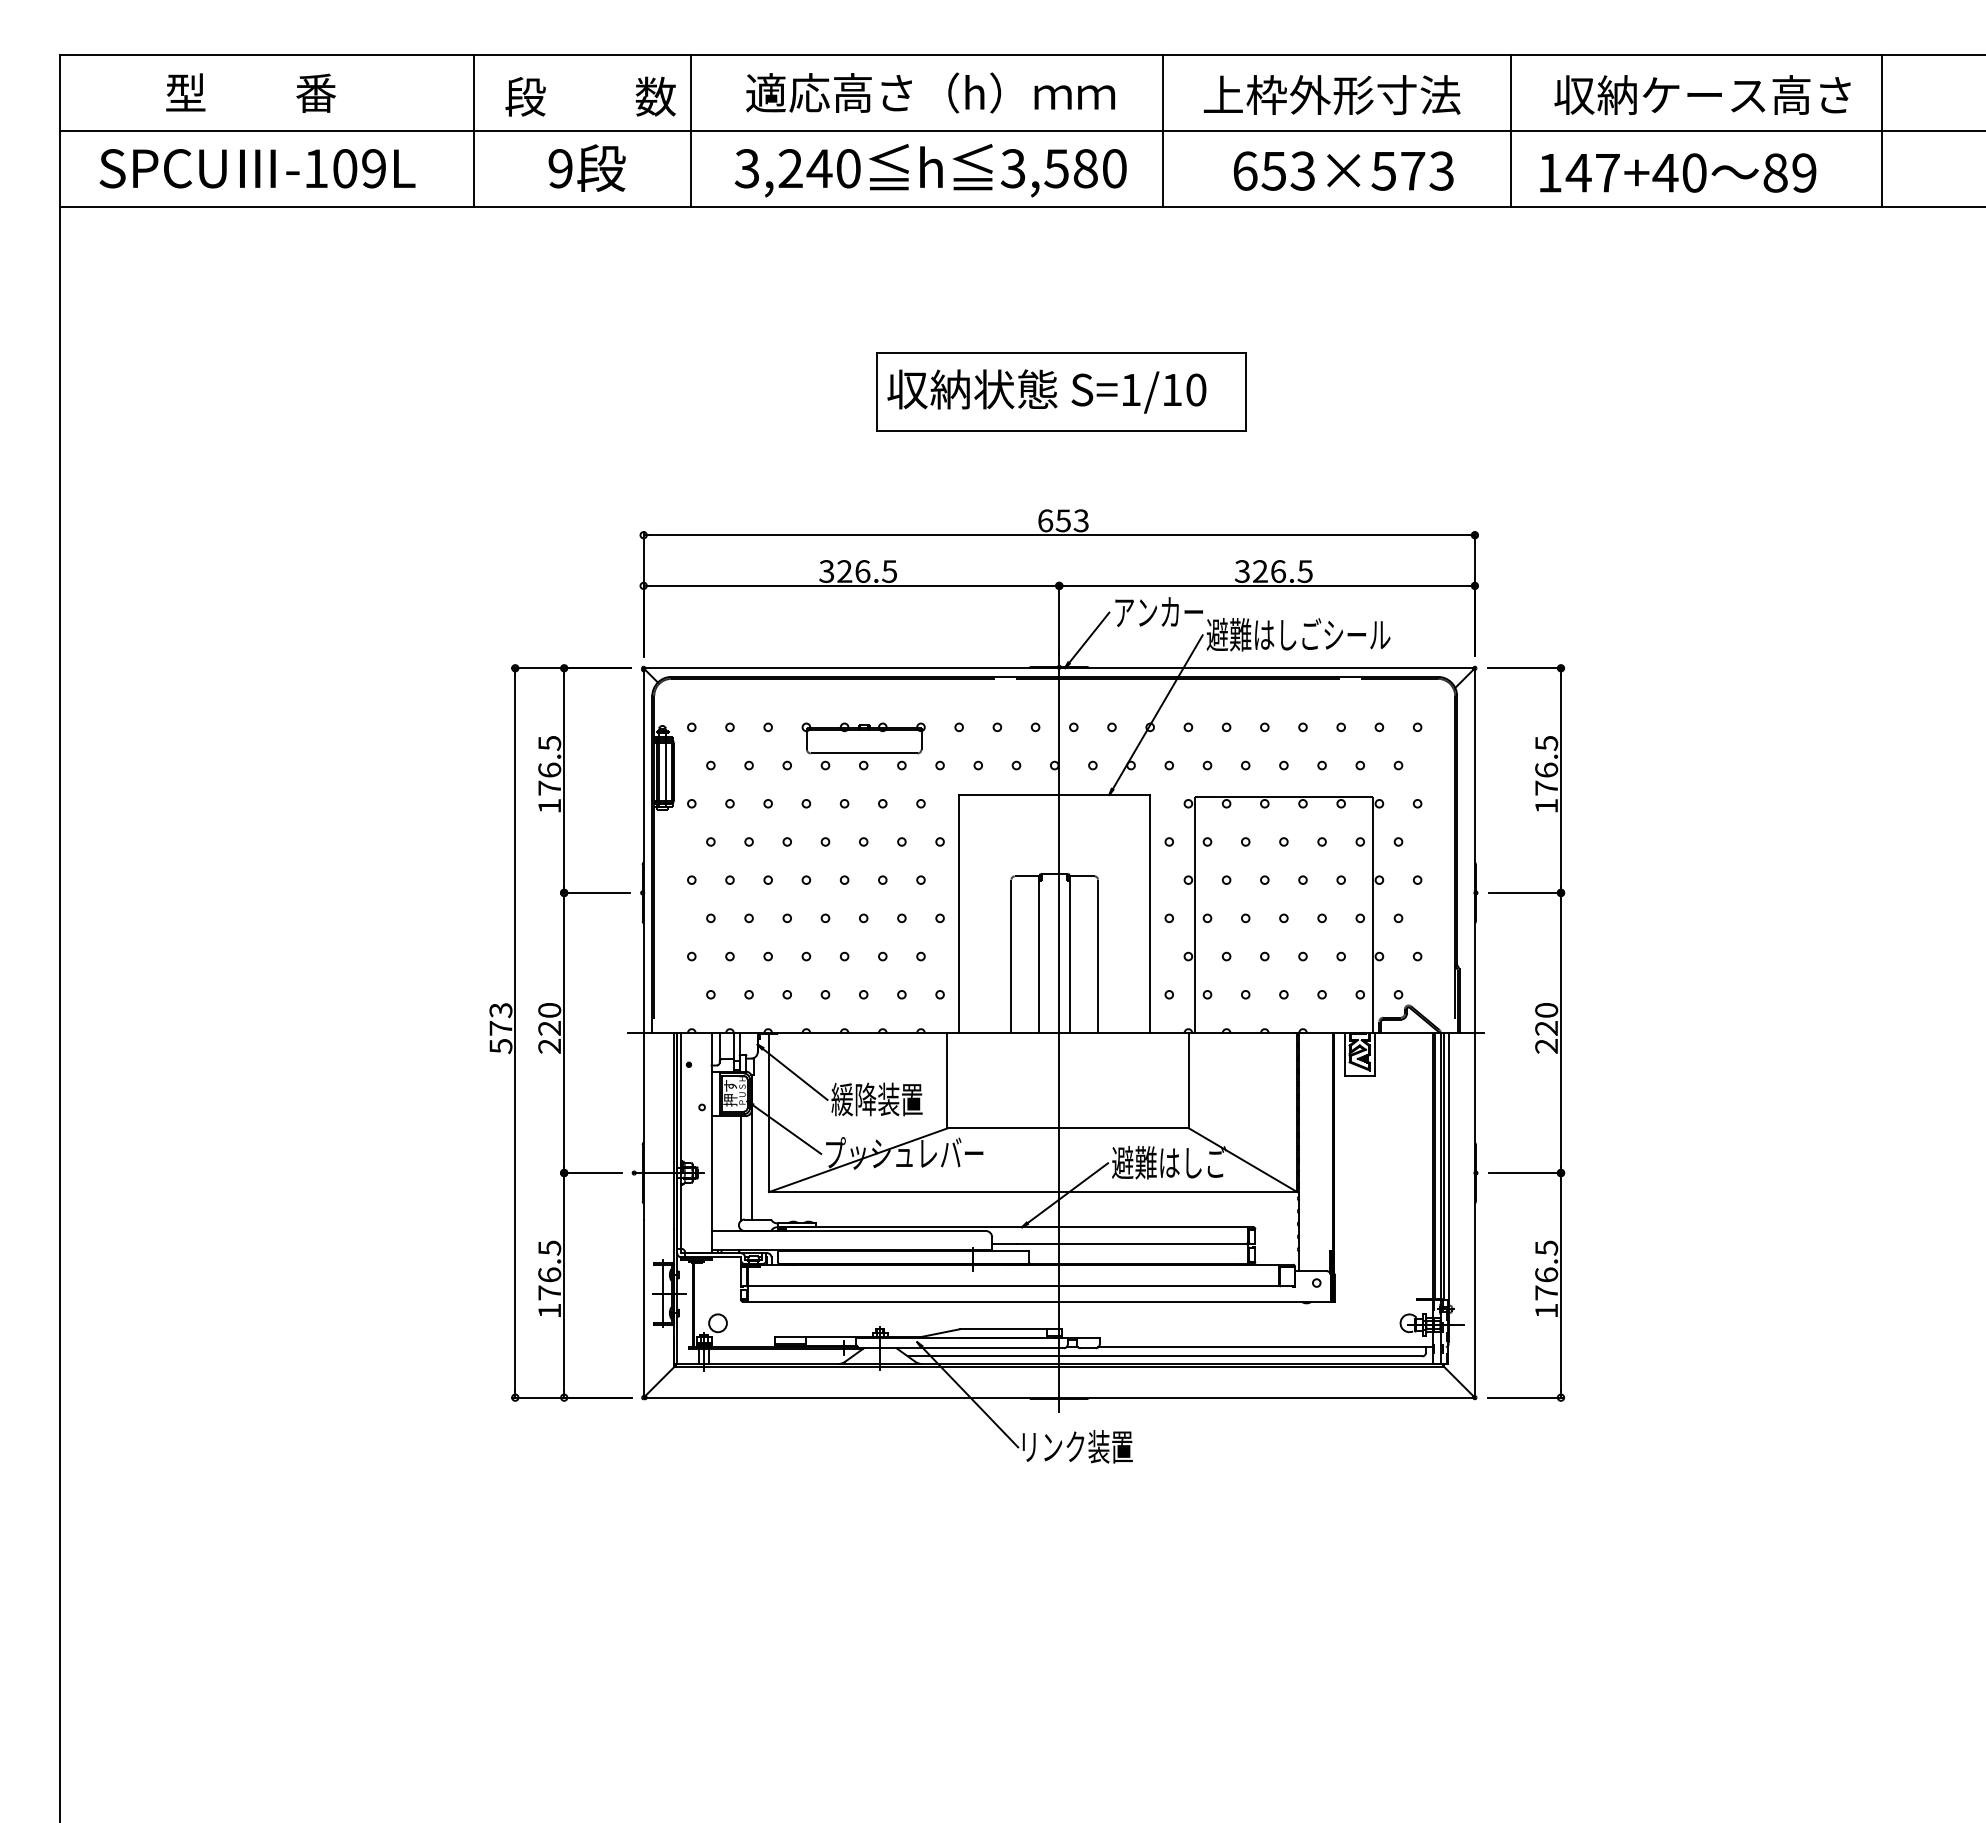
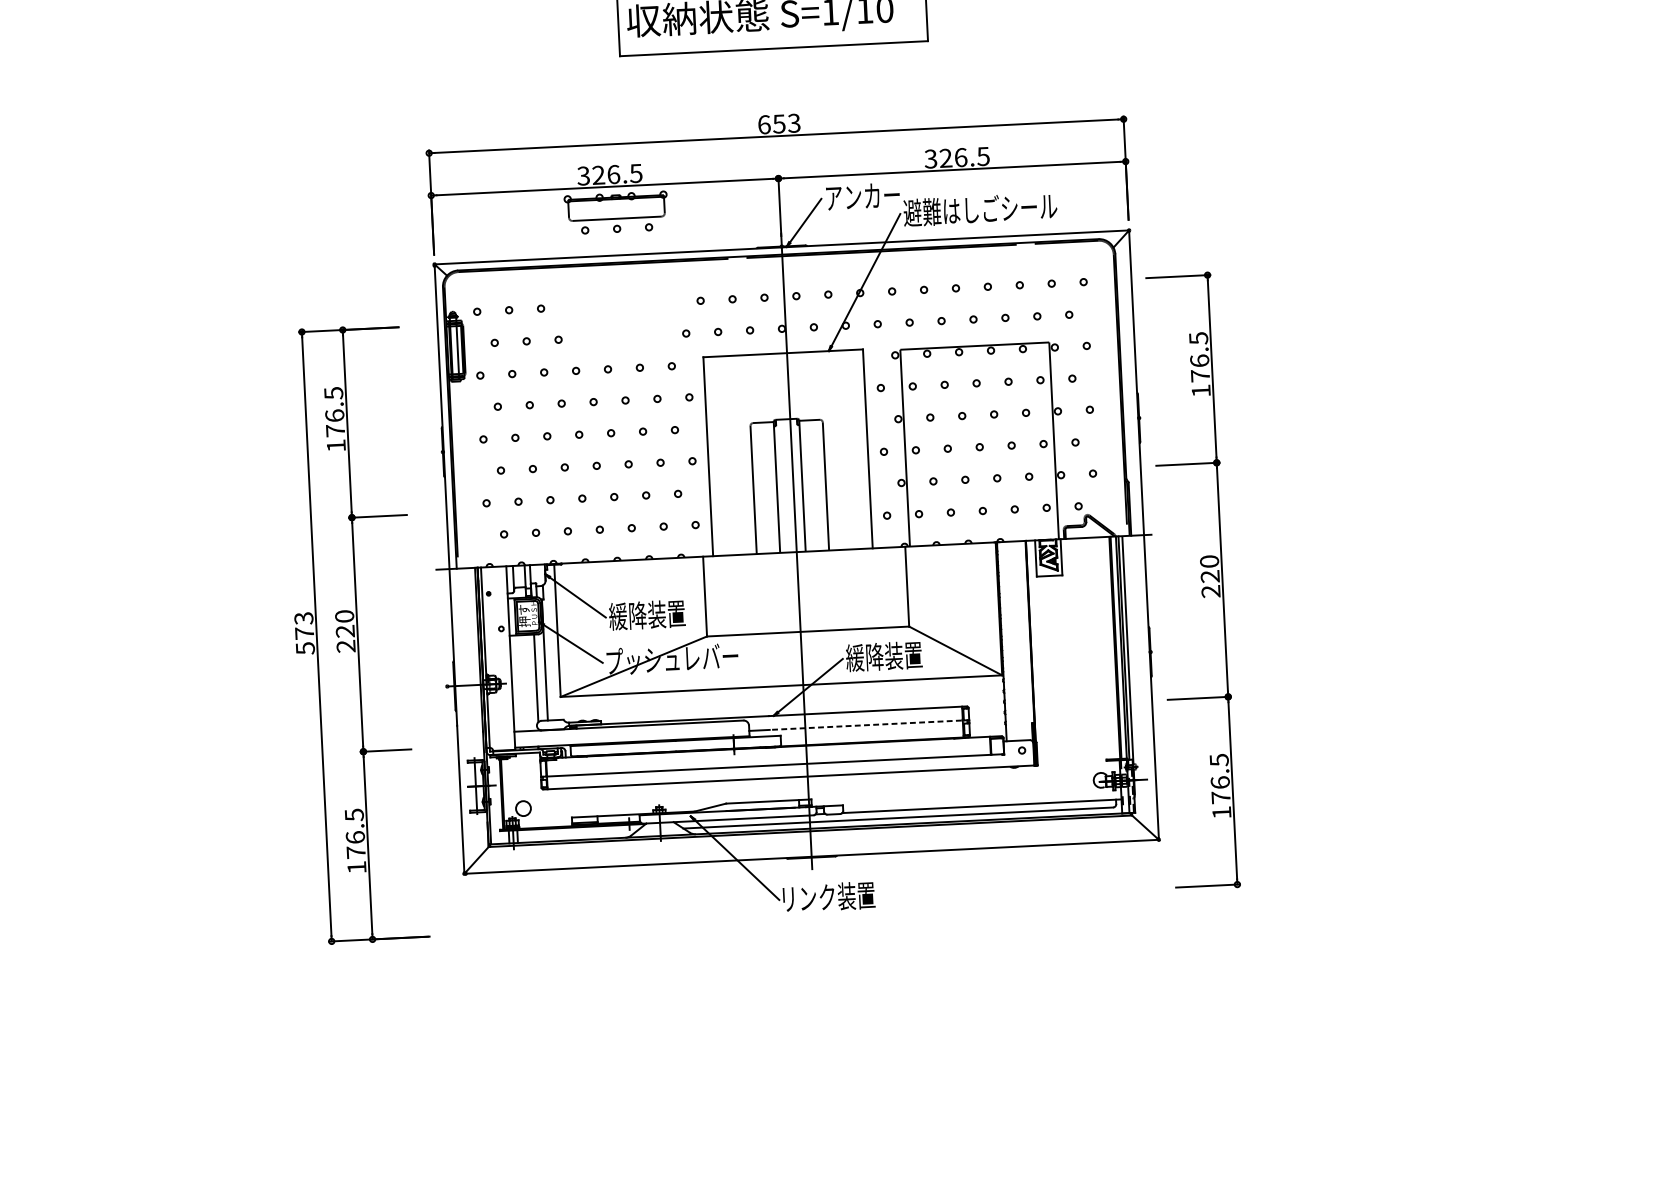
part: (863, 746) -> (616, 212), moved
part: (560, 1032) -> (354, 634), moved
part: (1535, 1032) -> (1201, 580), moved
text: (1169, 1162) -> (894, 655), 避難はしご -> 緩降装置
line: (1131, 1243) -> (865, 725), solid -> dashed

